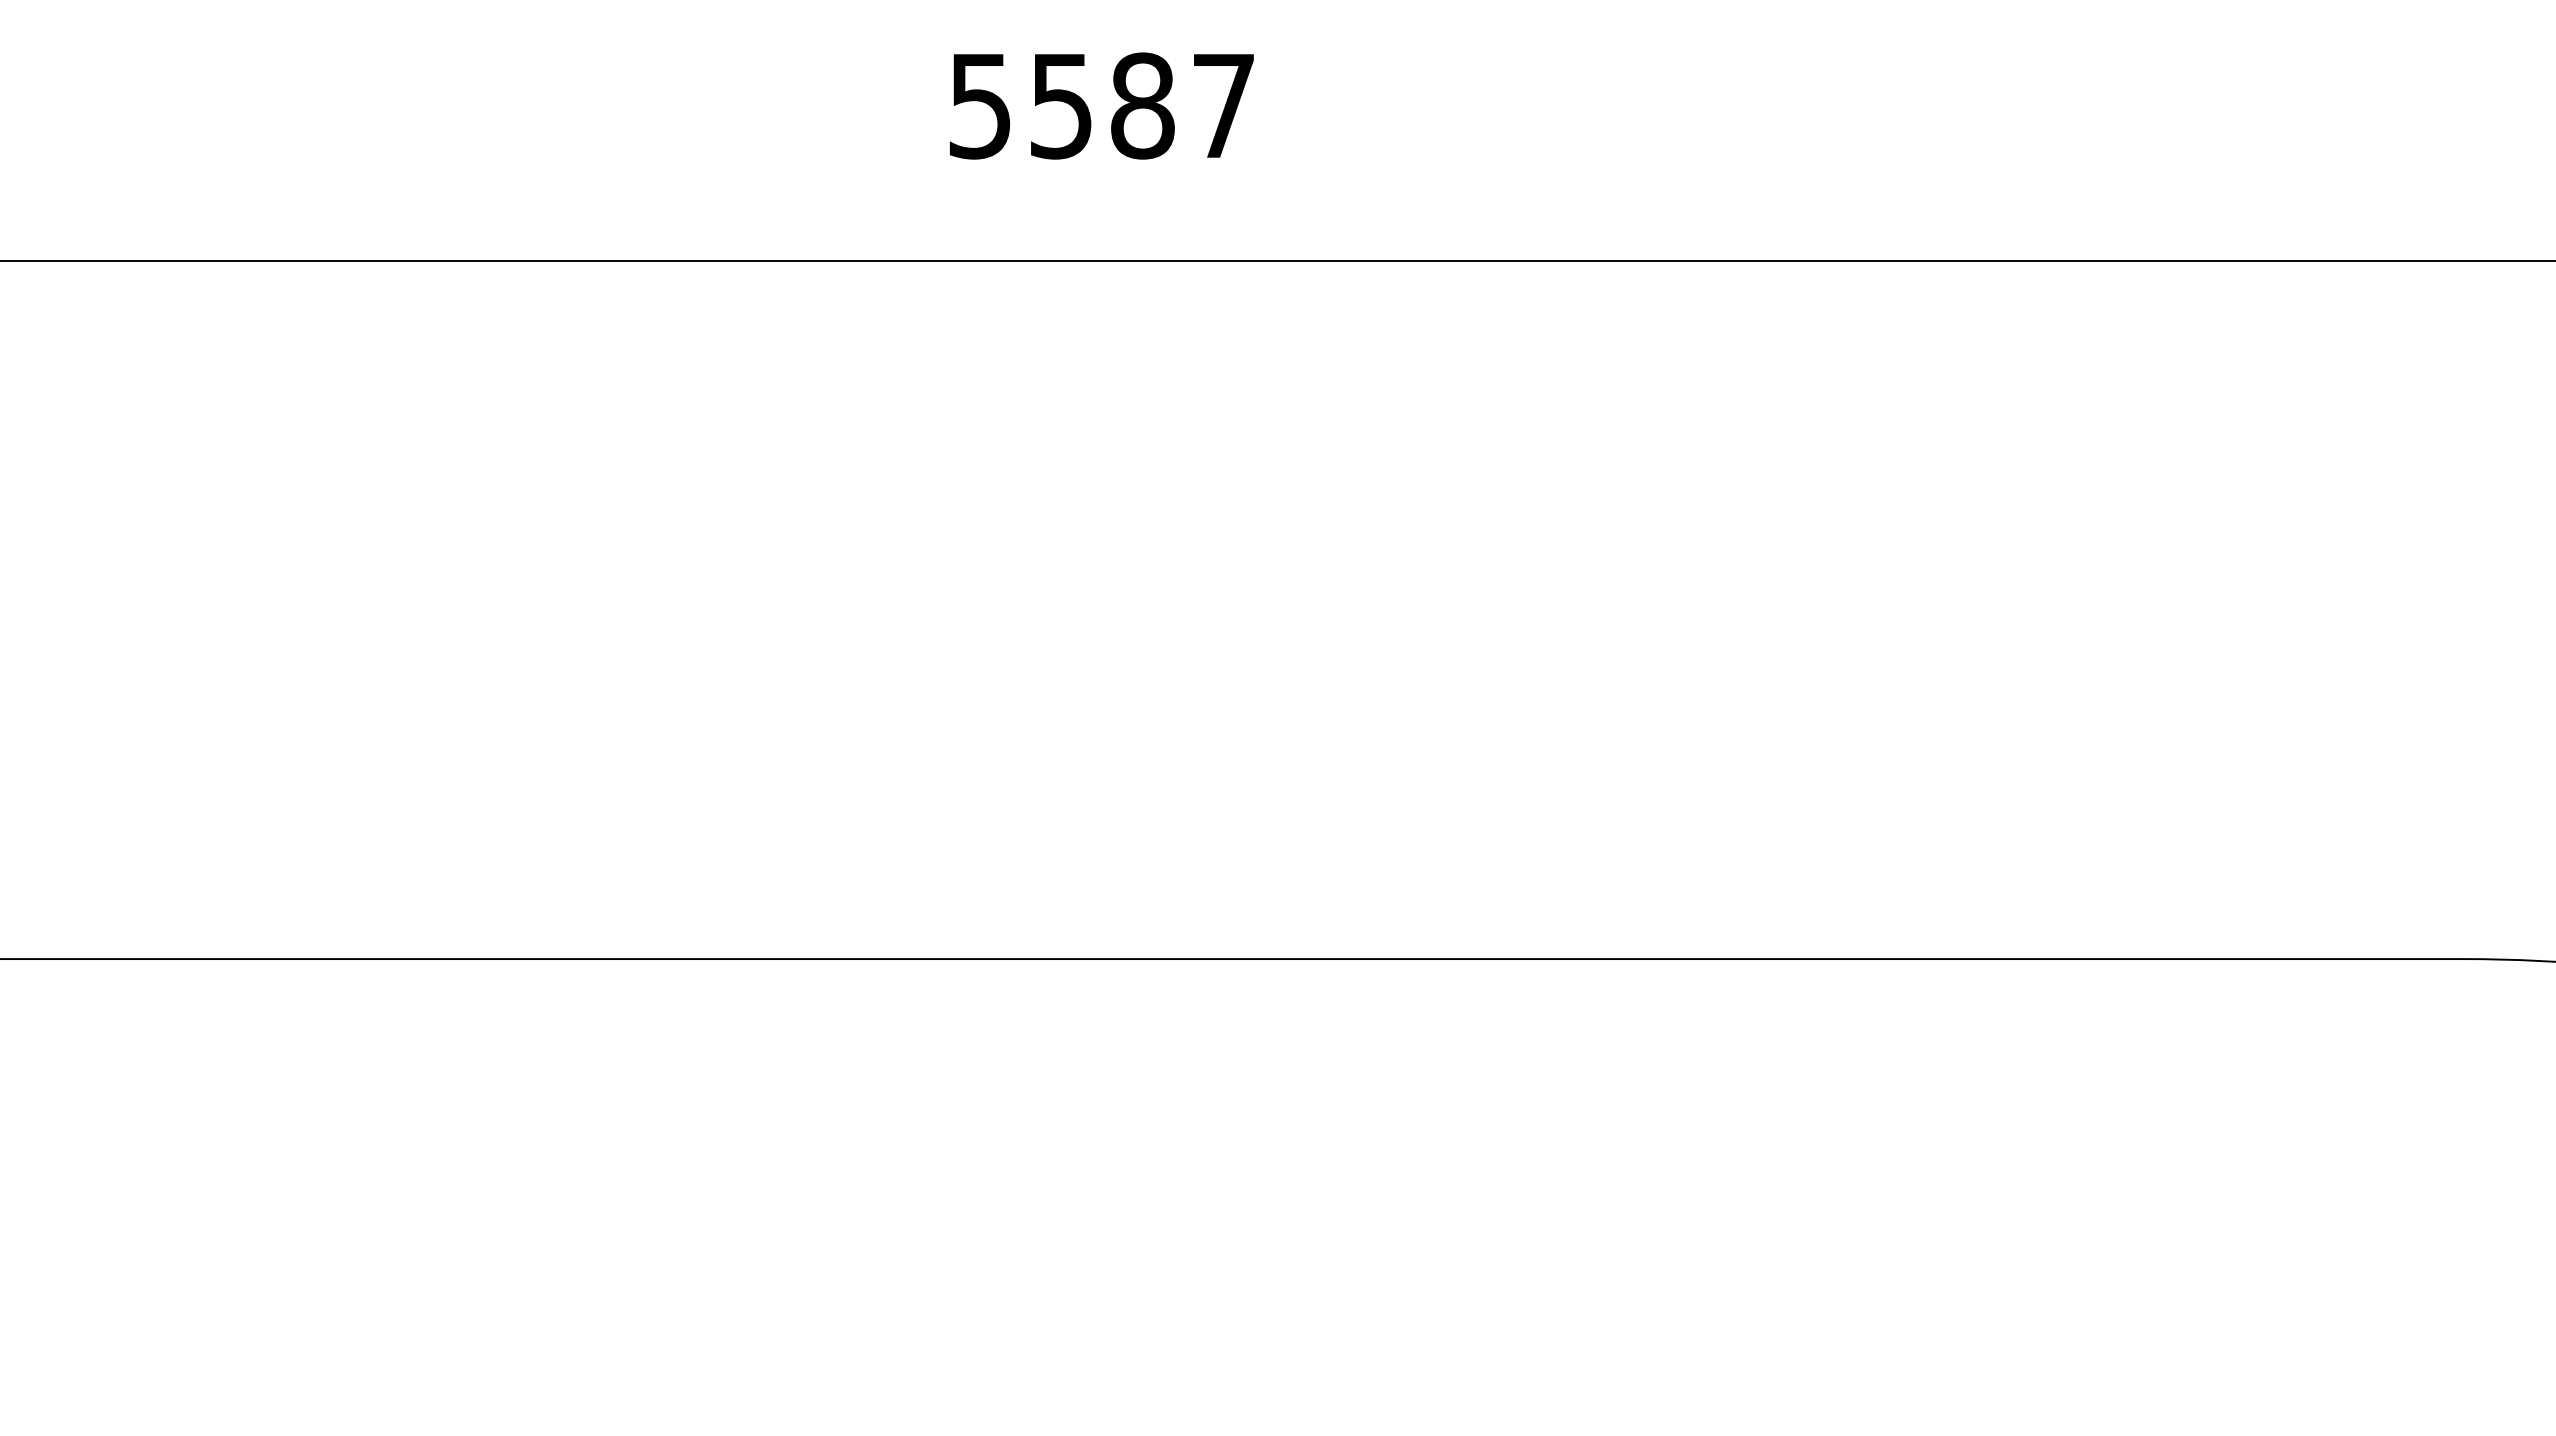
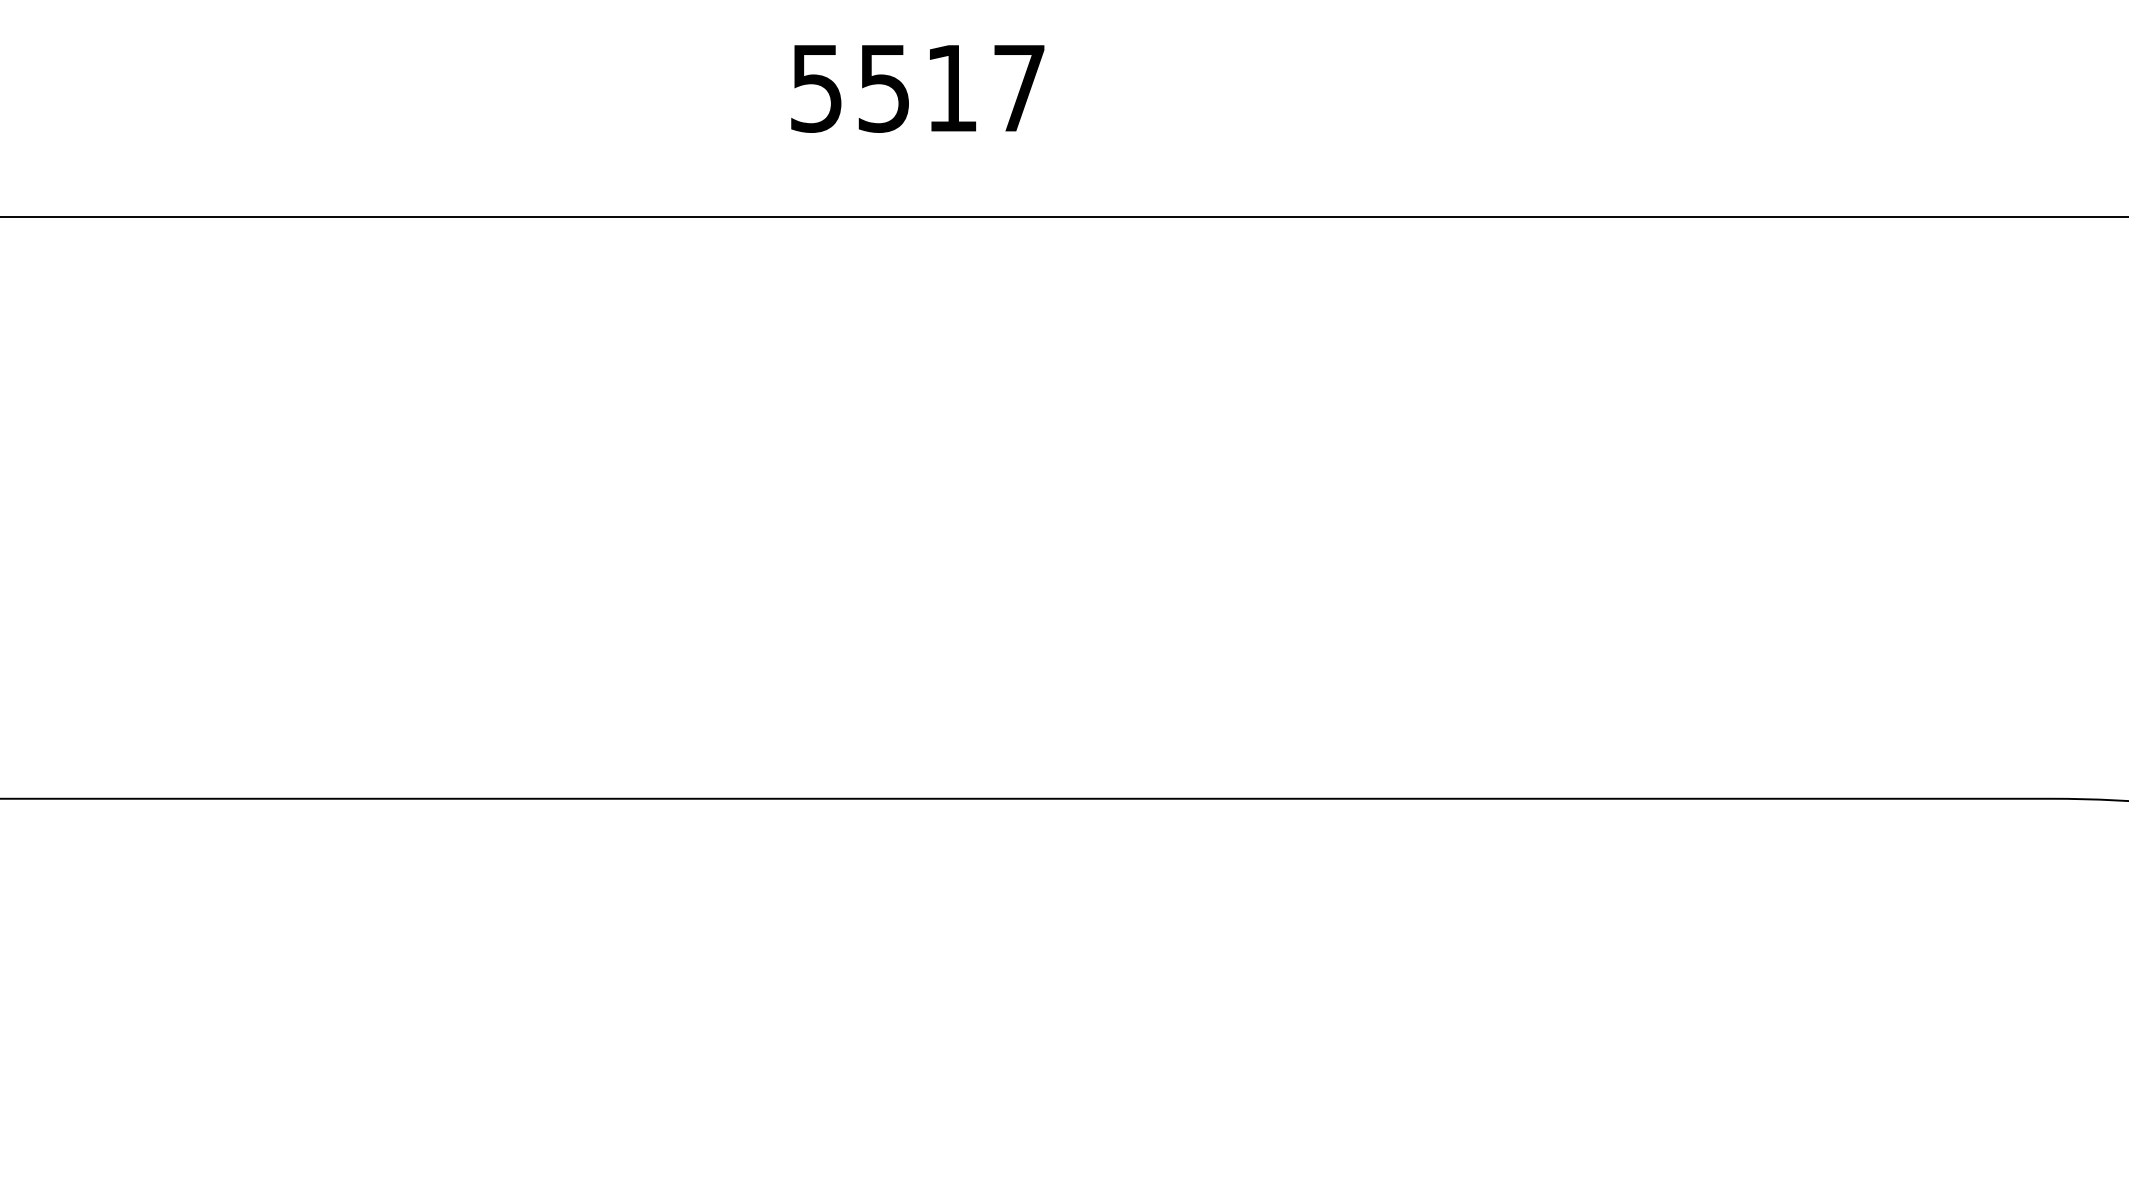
text: (1142, 105) -> (951, 87), 5587 -> 5517

